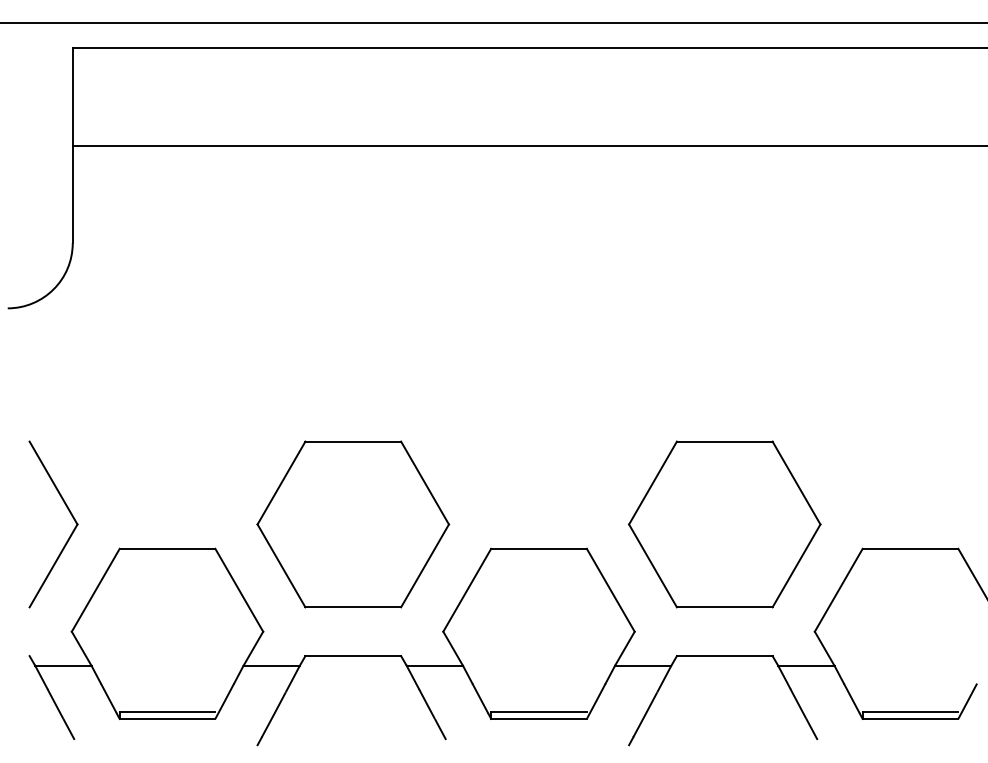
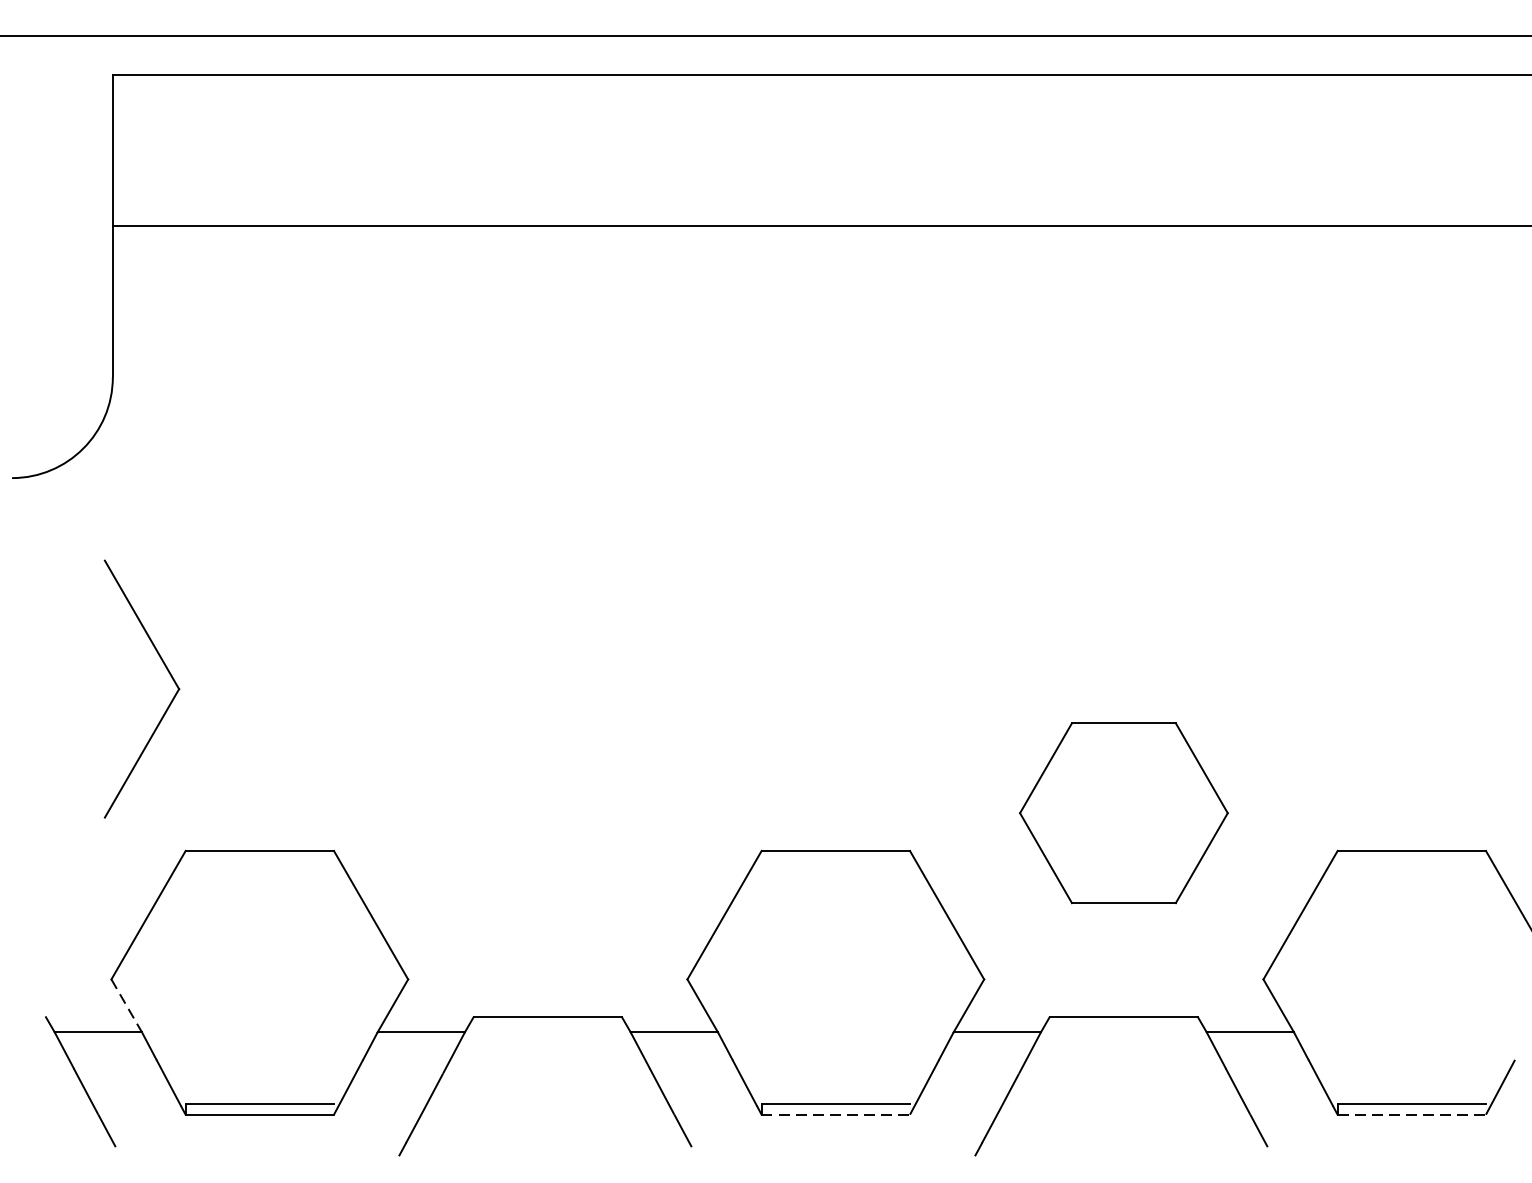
part: (71, 516) -> (169, 676), moved
part: (353, 524) -> (548, 813), removed
part: (724, 524) -> (1123, 813), size x0.7
line: (81, 648) -> (126, 1005), solid -> dashed
line: (539, 718) -> (836, 1114), solid -> dashed
line: (910, 718) -> (1411, 1114), solid -> dashed

